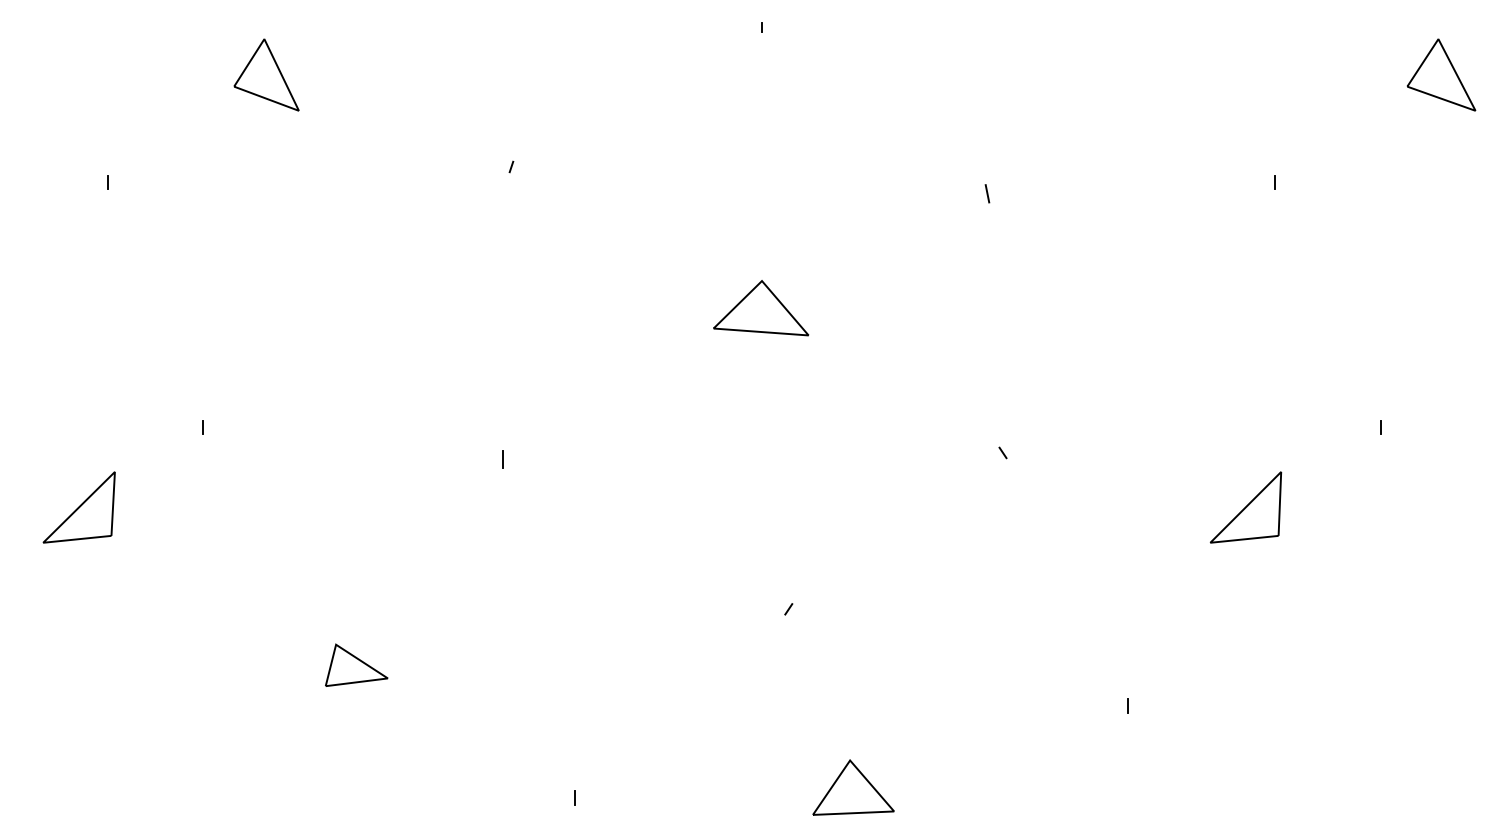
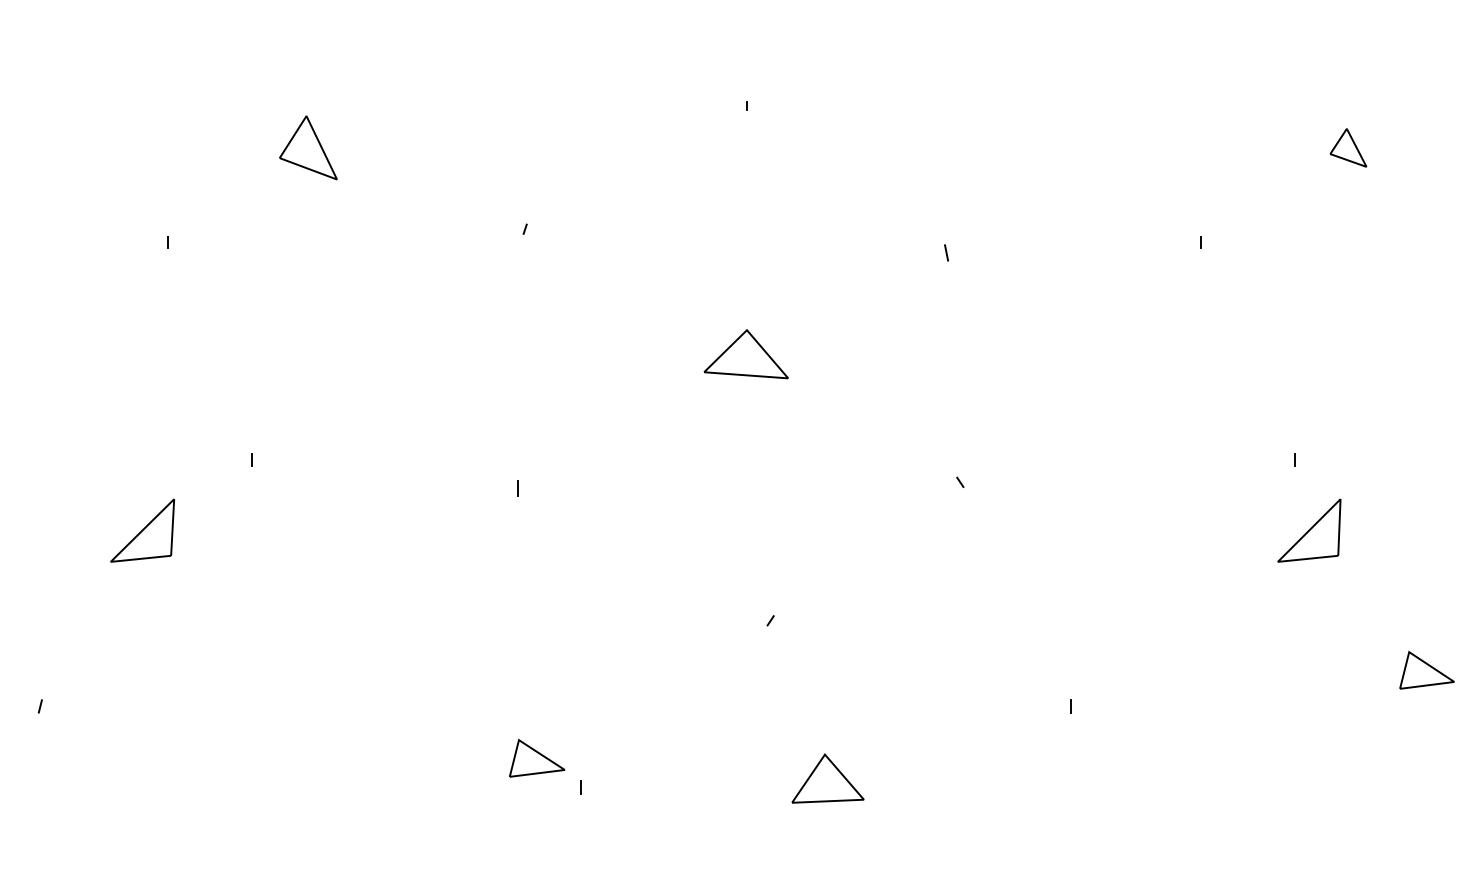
part: (1441, 74) -> (1348, 147), size x0.6
part: (1246, 507) -> (1309, 530), moved
part: (357, 664) -> (537, 757), moved

